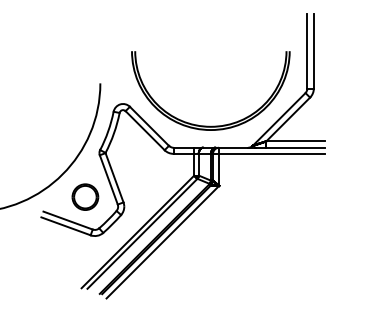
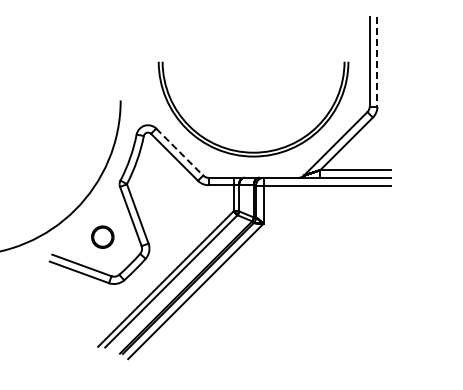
line: (313, 50) -> (377, 61), solid -> dashed
line: (150, 126) -> (180, 152), solid -> dashed
part: (85, 196) -> (102, 236), size x0.7

